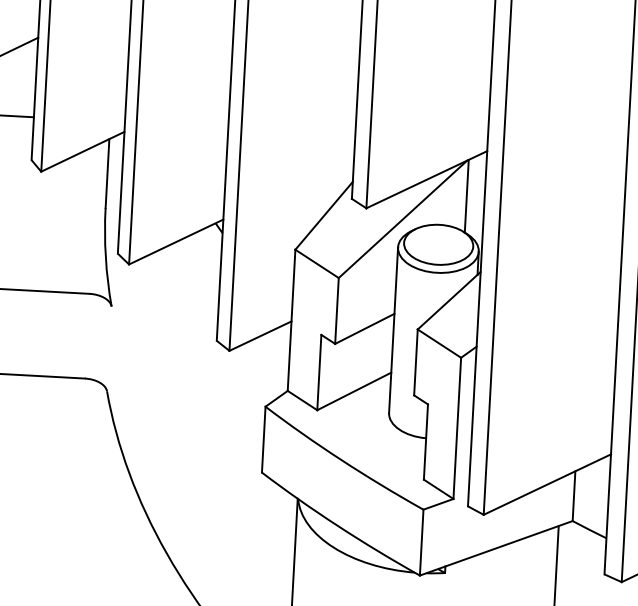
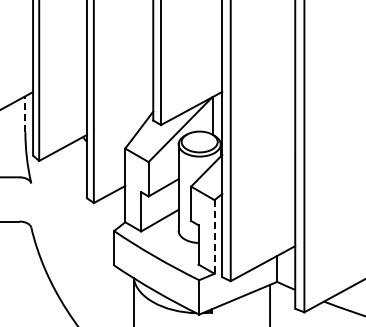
line: (107, 174) -> (25, 114), solid -> dashed
line: (457, 427) -> (214, 236), solid -> dashed

